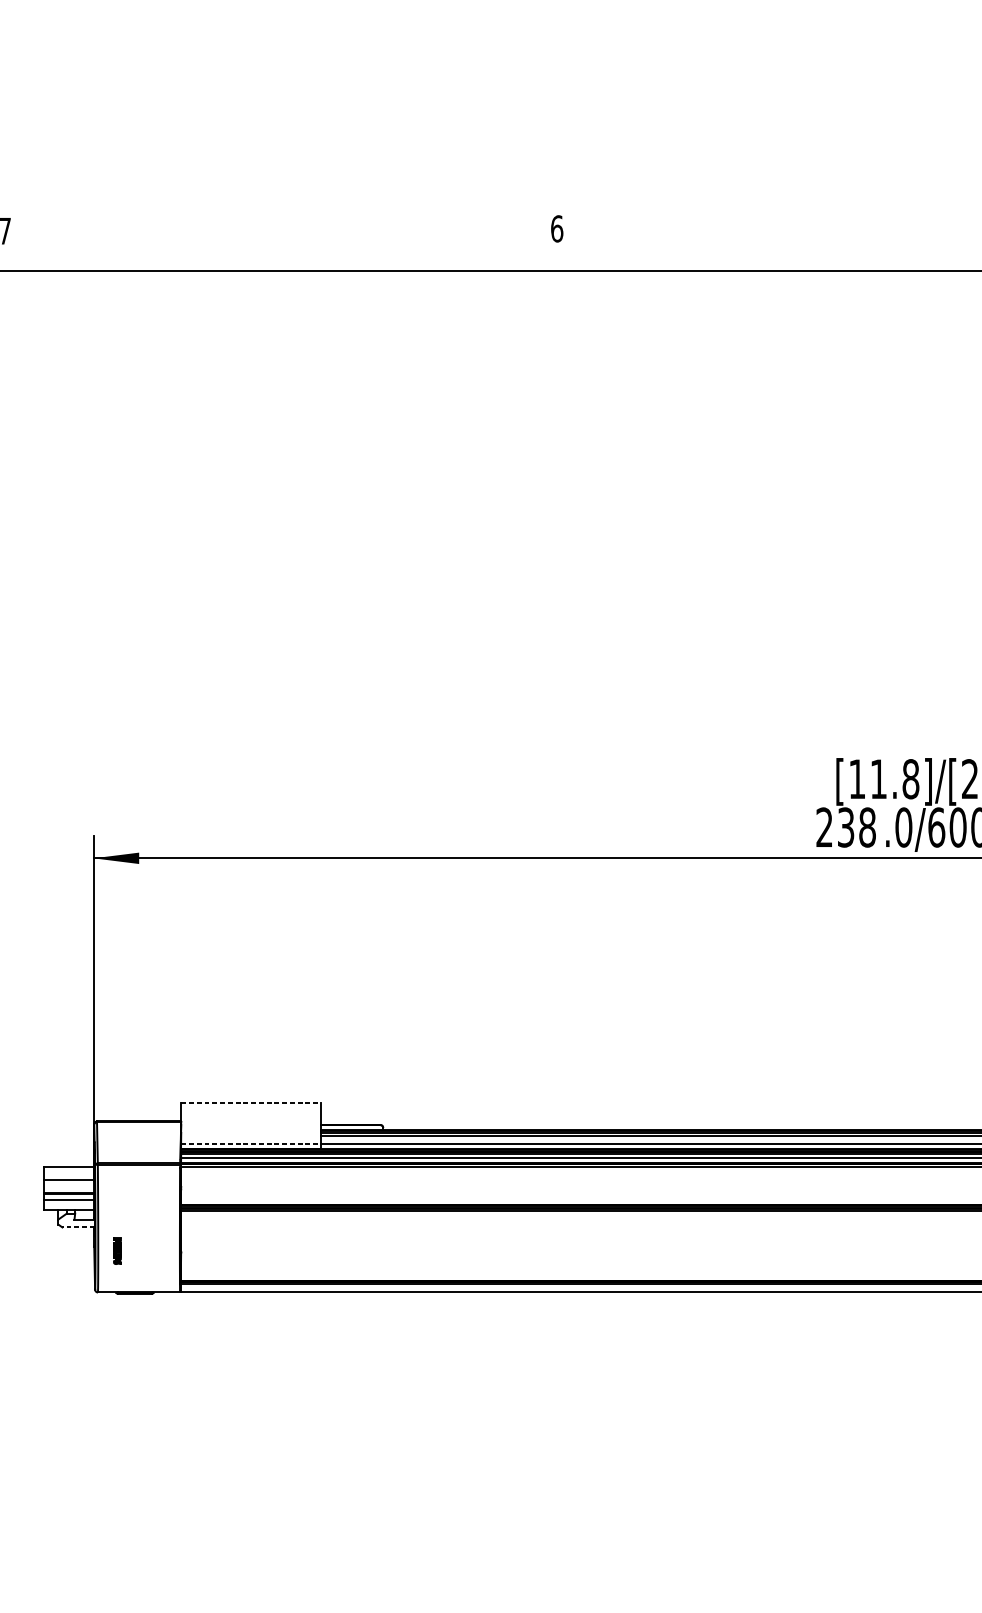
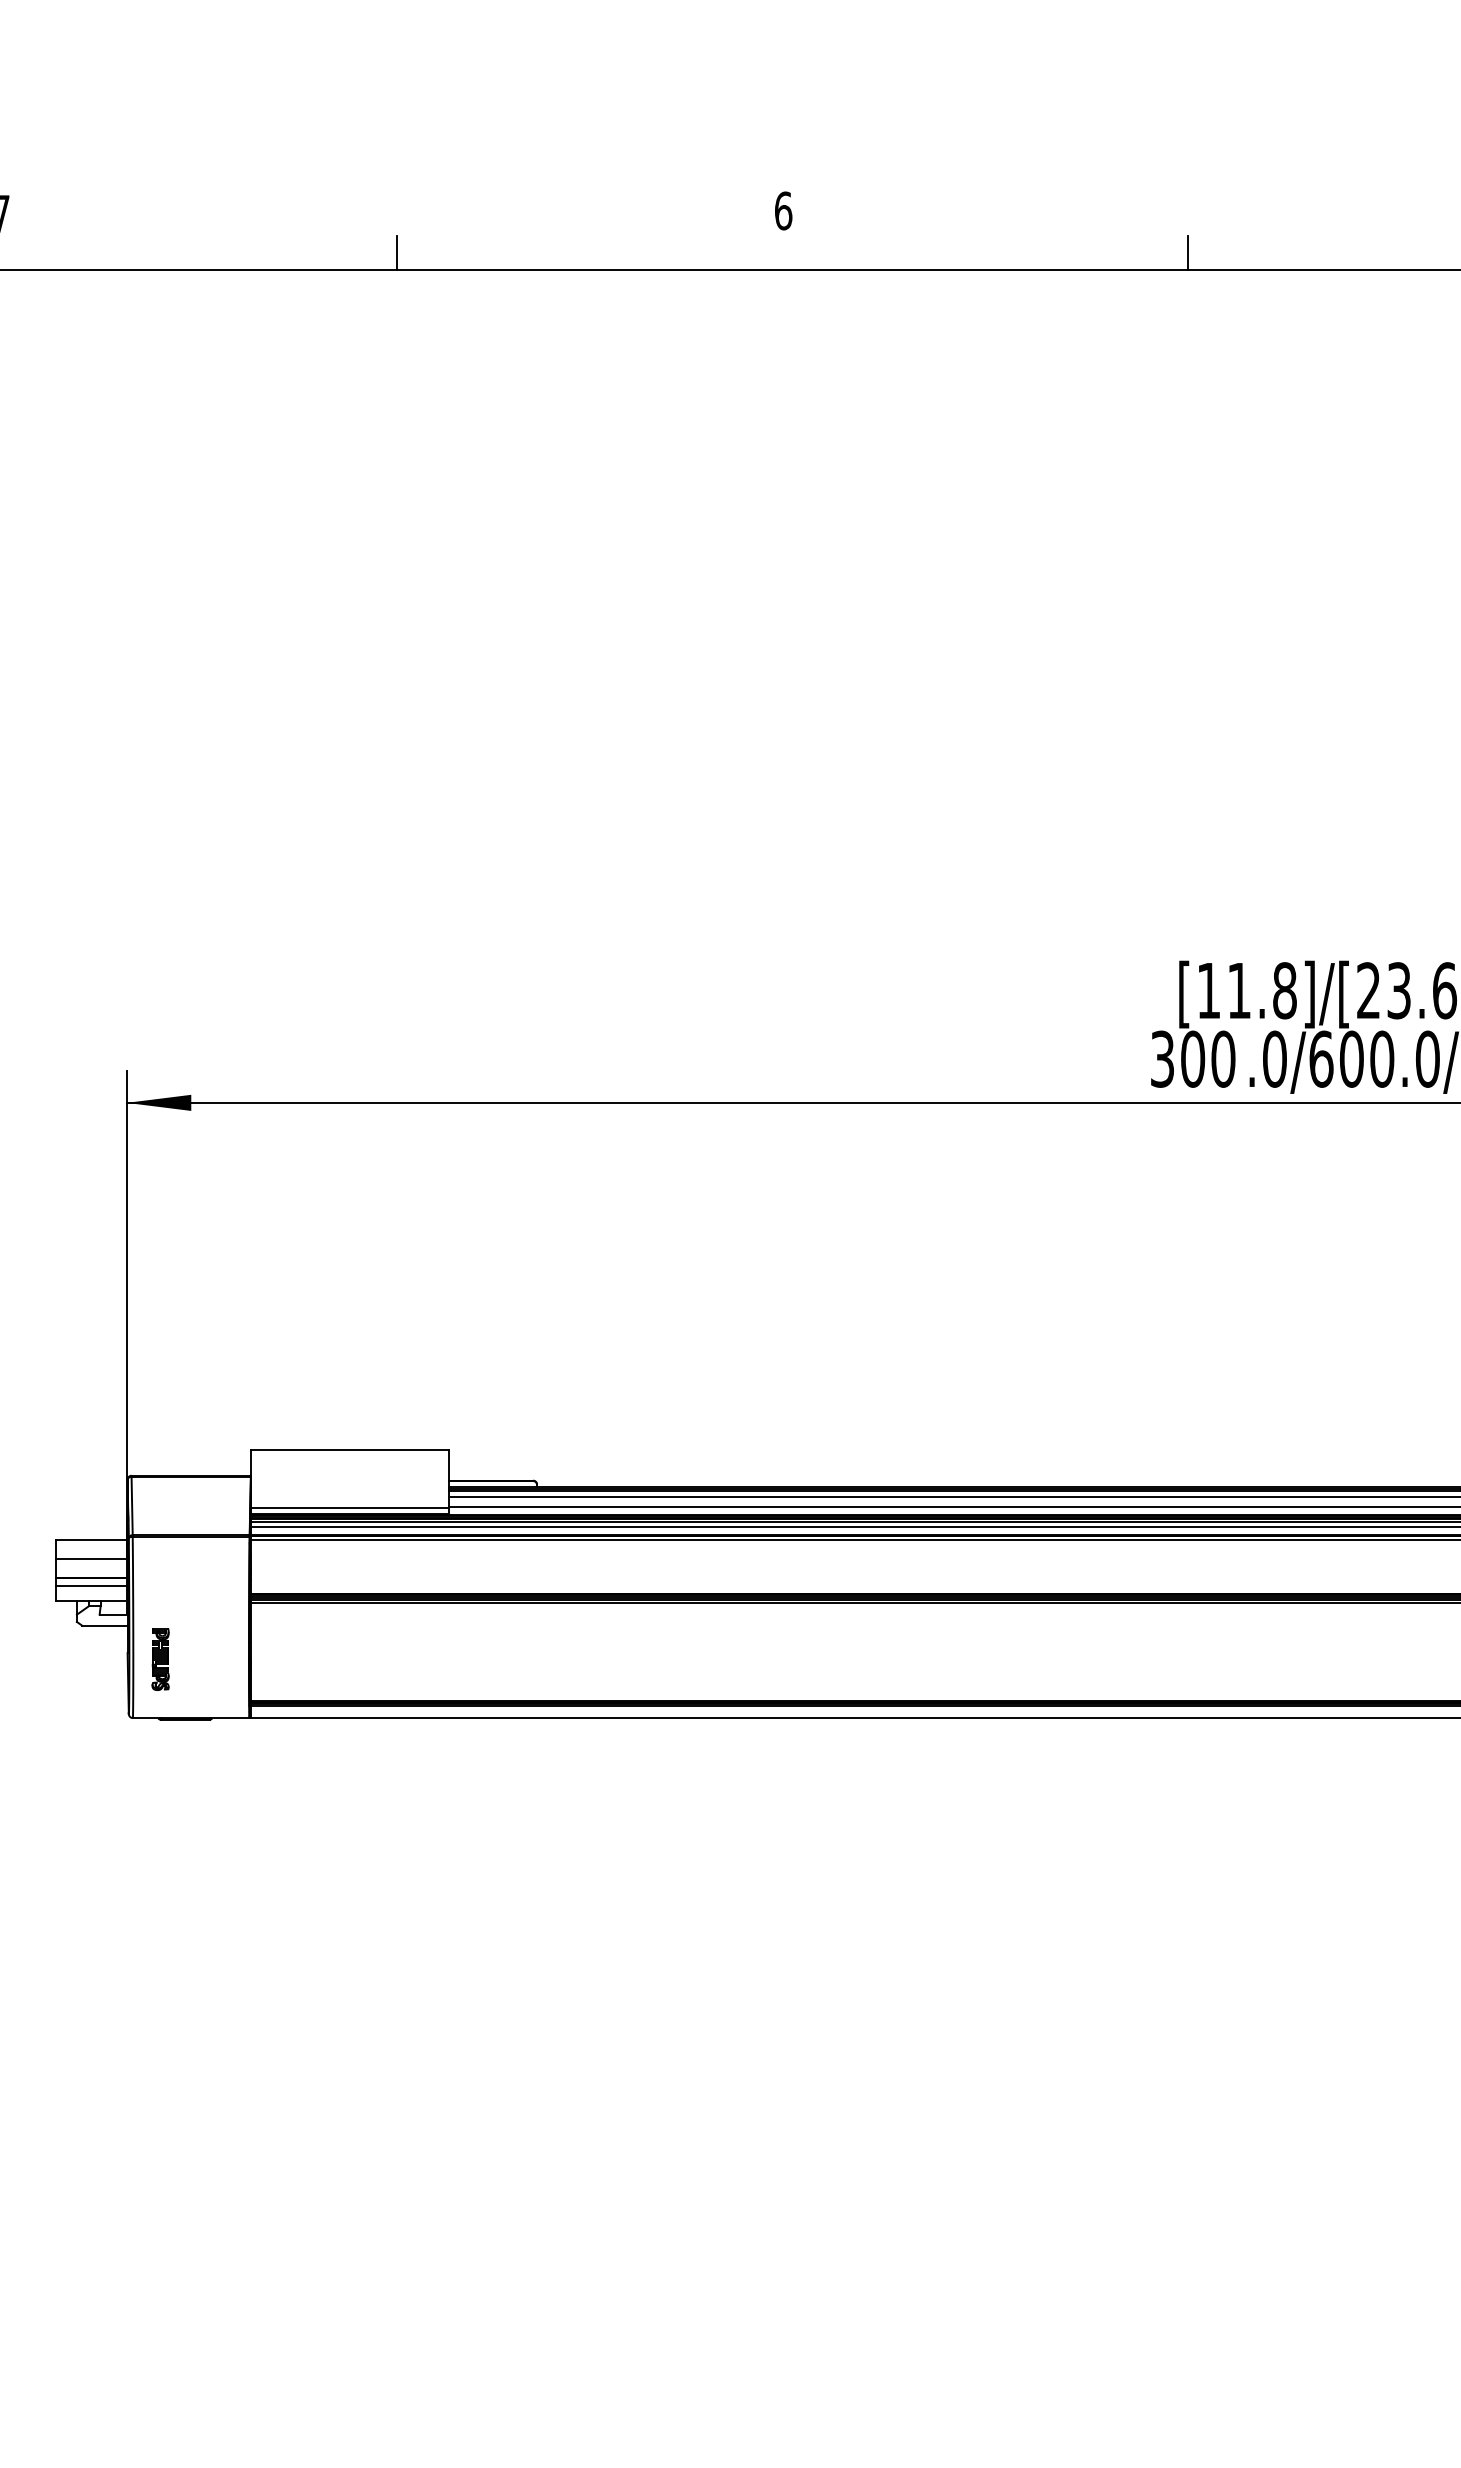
line: (283, 258) -> (396, 253), added
line: (842, 258) -> (1187, 253), added
text: (846, 827) -> (1193, 1058), 238 -> 300
line: (250, 1103) -> (349, 1450), dashed -> solid
line: (250, 1143) -> (349, 1507), dashed -> solid
line: (78, 1227) -> (105, 1625), dashed -> solid
part: (117, 1251) -> (160, 1659), size x1.67

